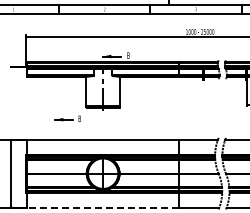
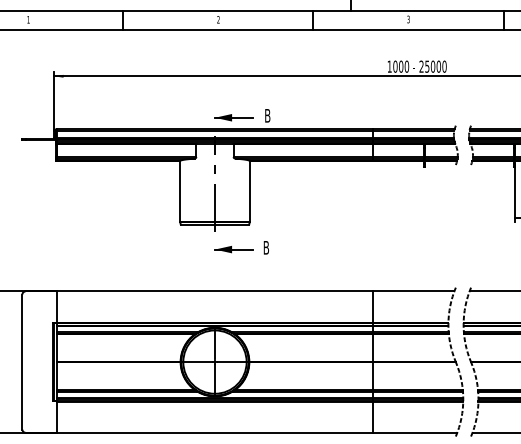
part: (67, 118) -> (240, 247), moved
line: (103, 207) -> (215, 432), dashed -> solid

